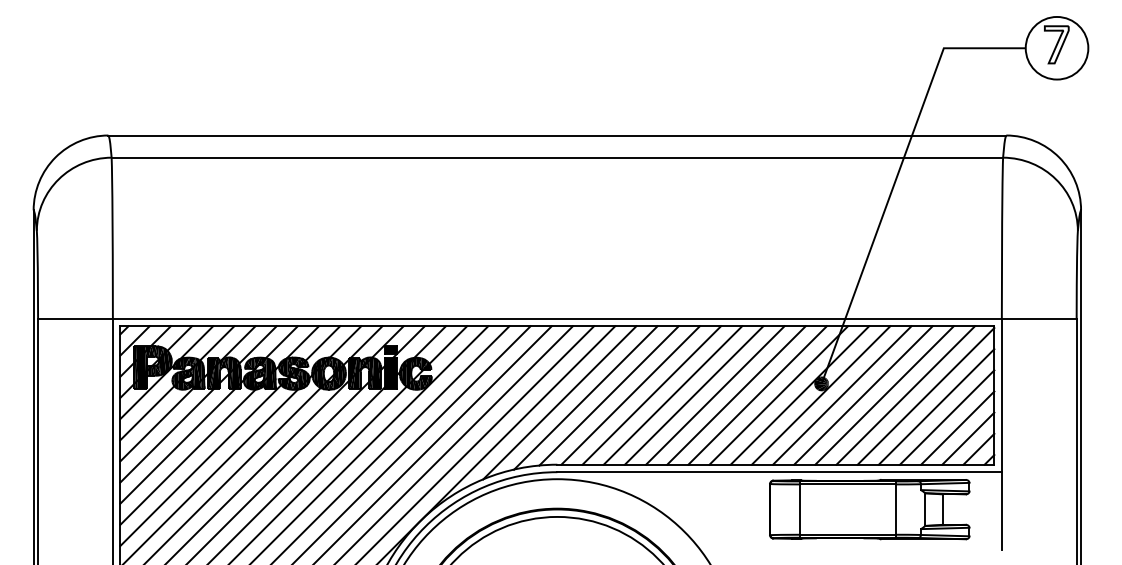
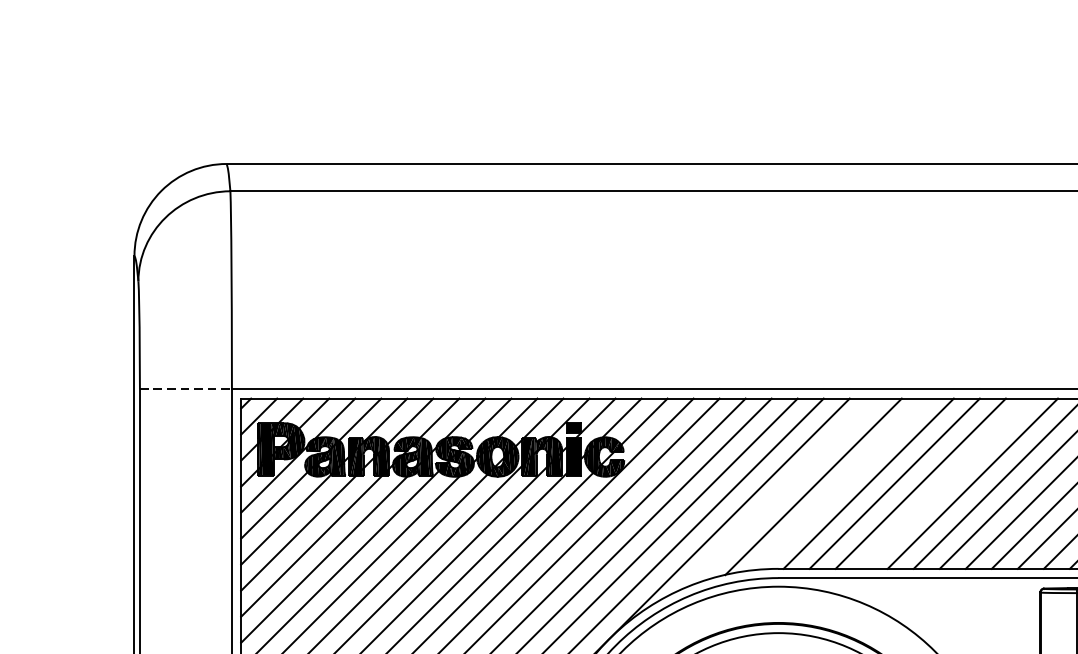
line: (75, 318) -> (185, 389), solid -> dashed
line: (608, 395) -> (841, 483), removed
line: (693, 395) -> (946, 483), removed
line: (559, 402) -> (781, 492), removed

